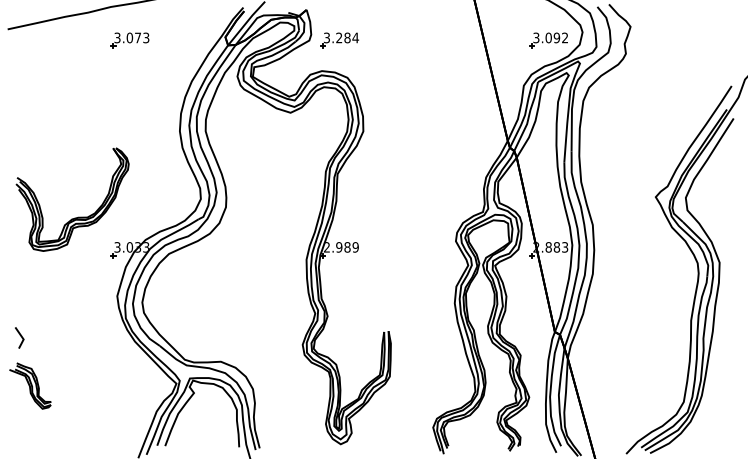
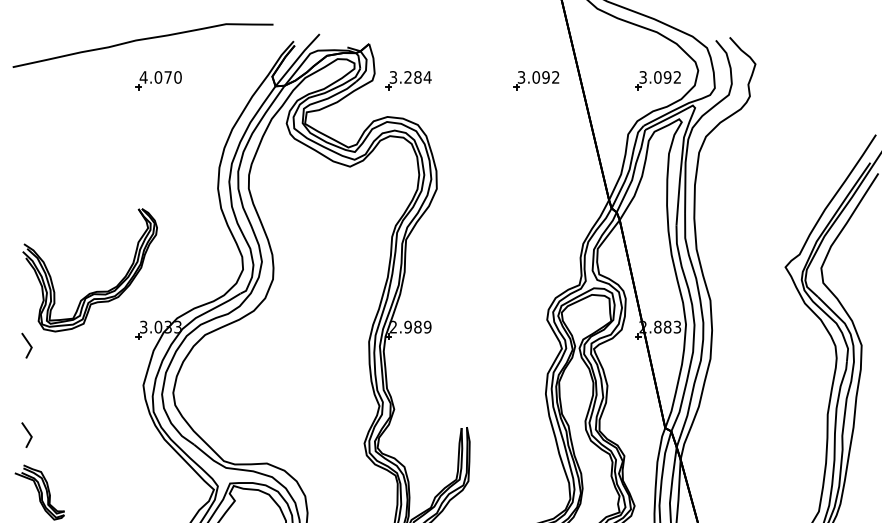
text: (131, 37) -> (160, 76), 3.073 -> 4.070
part: (446, 40) -> (535, 80), added
line: (20, 261) -> (28, 344), added

